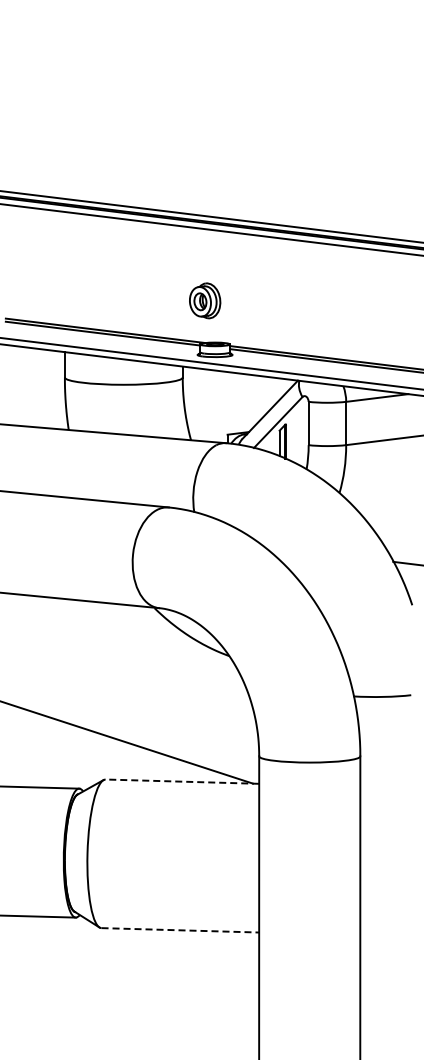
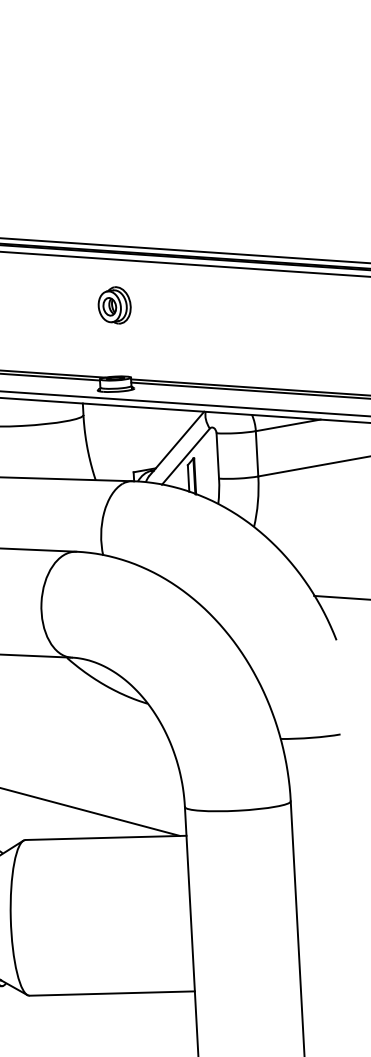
part: (205, 300) -> (115, 305), moved
line: (182, 781) -> (106, 837), dashed -> solid
line: (180, 930) -> (112, 993), dashed -> solid

